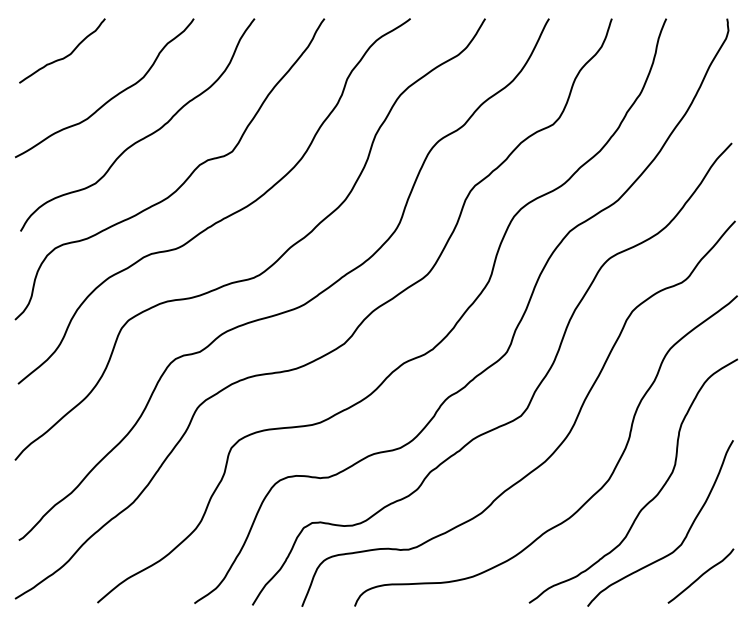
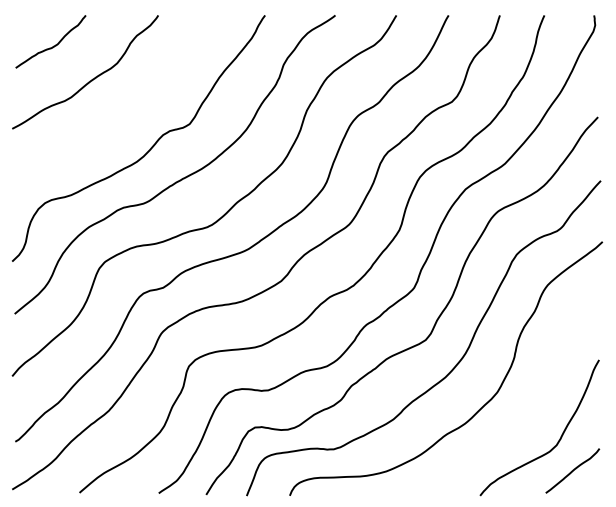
curve: (146, 135) -> (119, 110), removed
curve: (649, 500) -> (530, 409), removed

